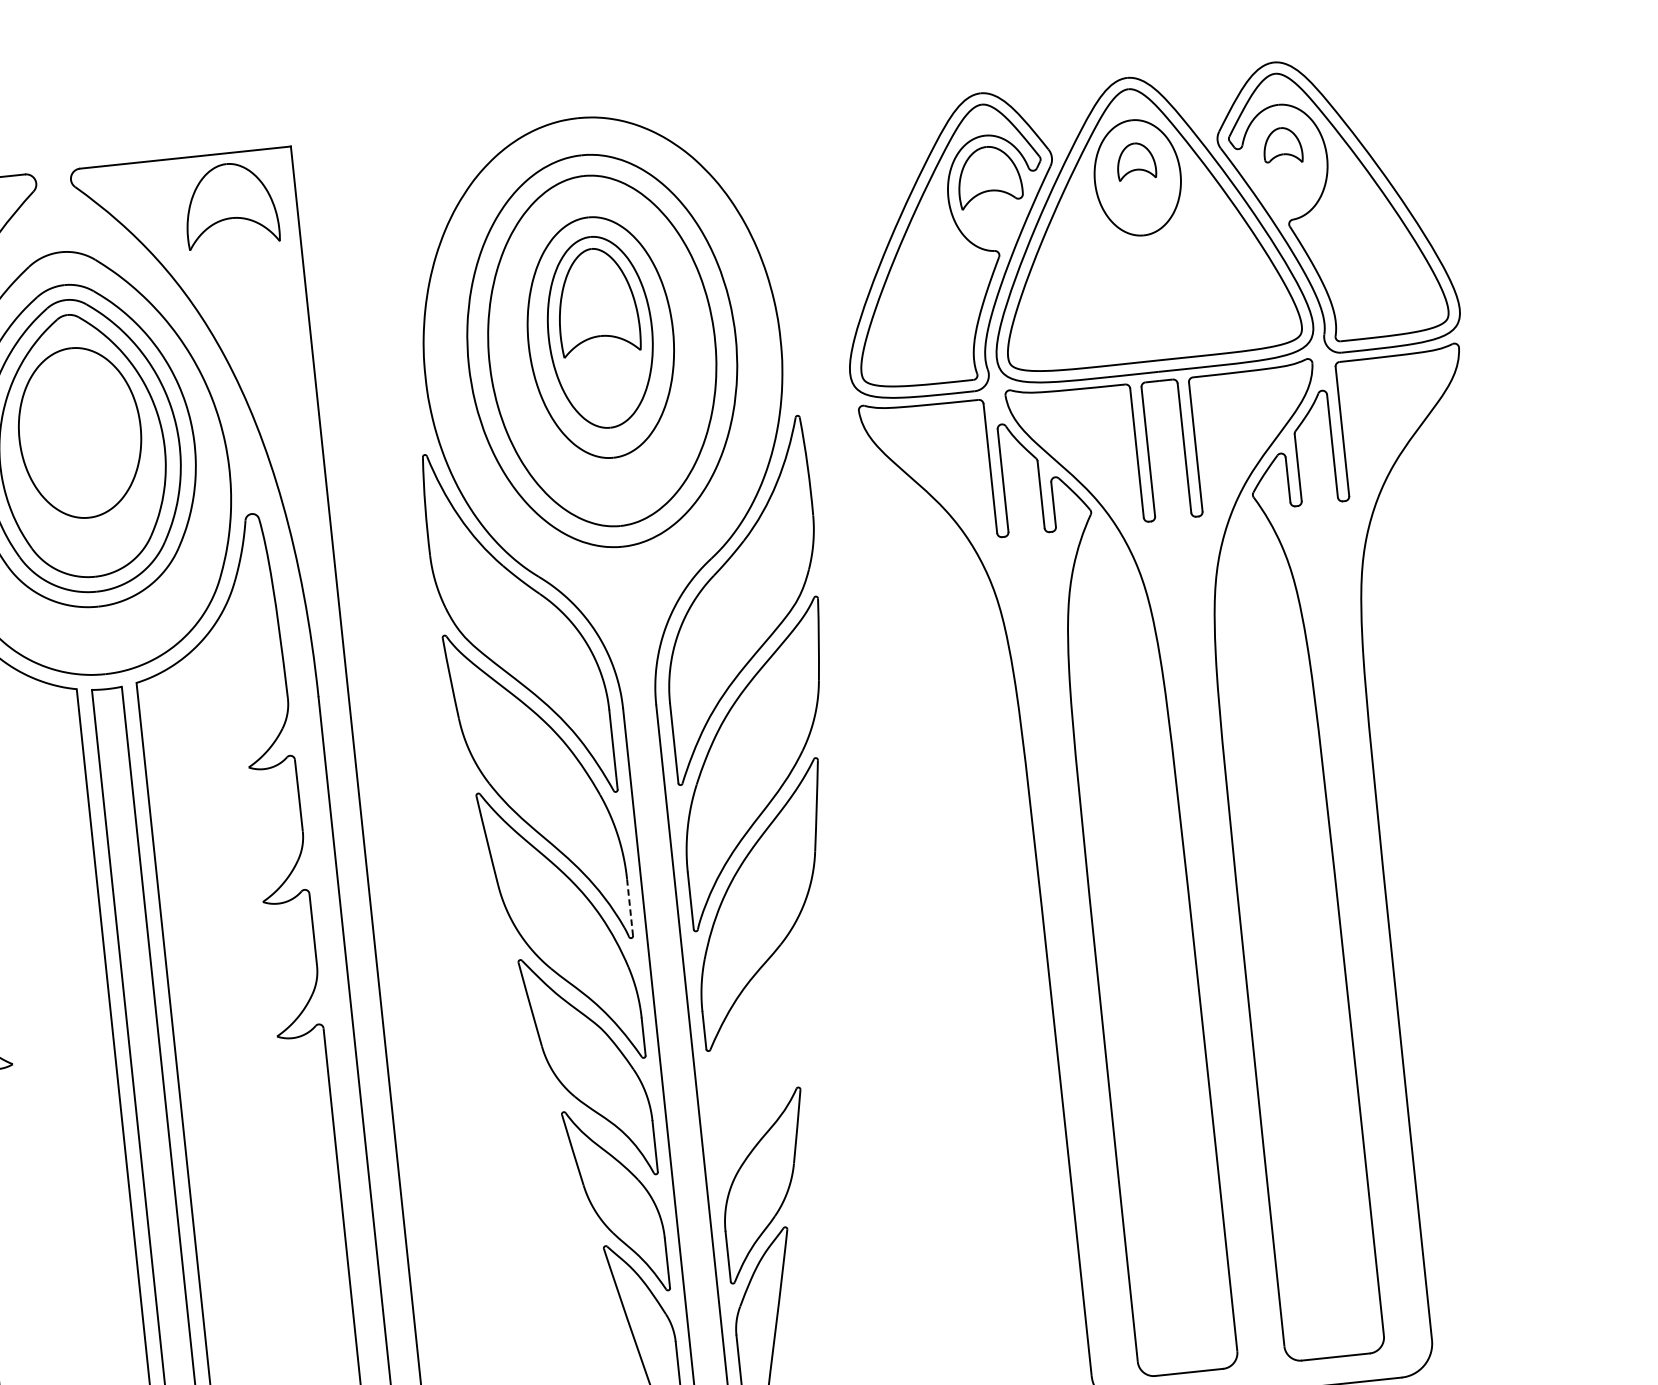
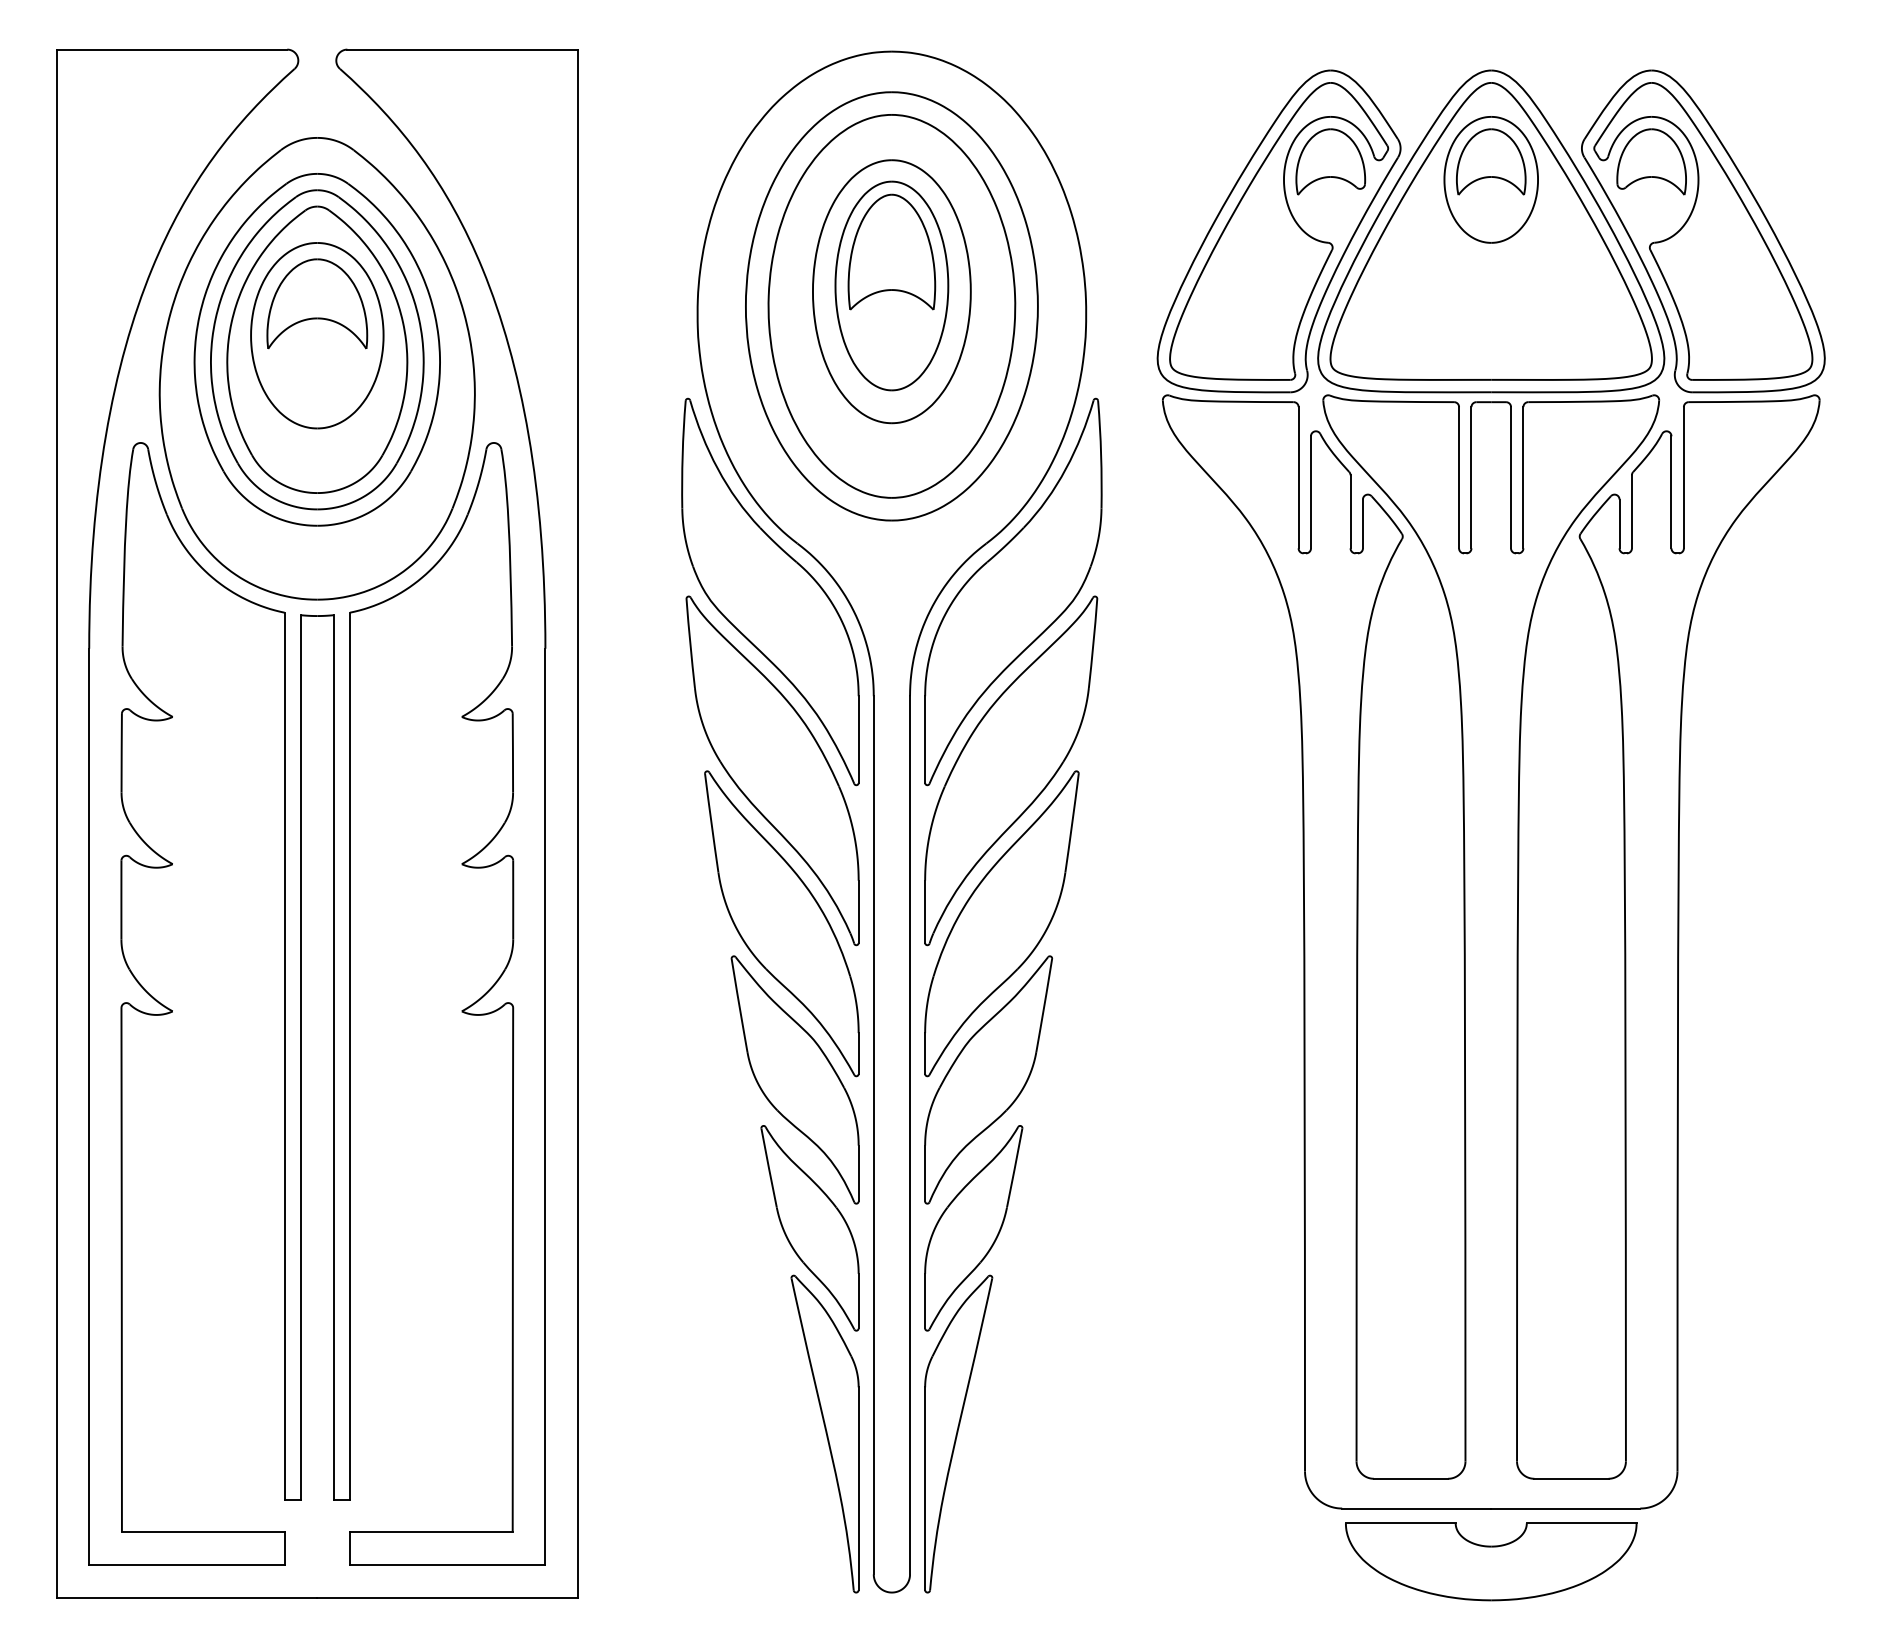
part: (1282, 145) -> (1651, 161), size x1.67
part: (1136, 161) -> (1491, 161), size x1.67
part: (230, 204) -> (317, 303), moved
line: (629, 907) -> (858, 911), dashed -> solid
part: (764, 1048) -> (988, 1079), added

